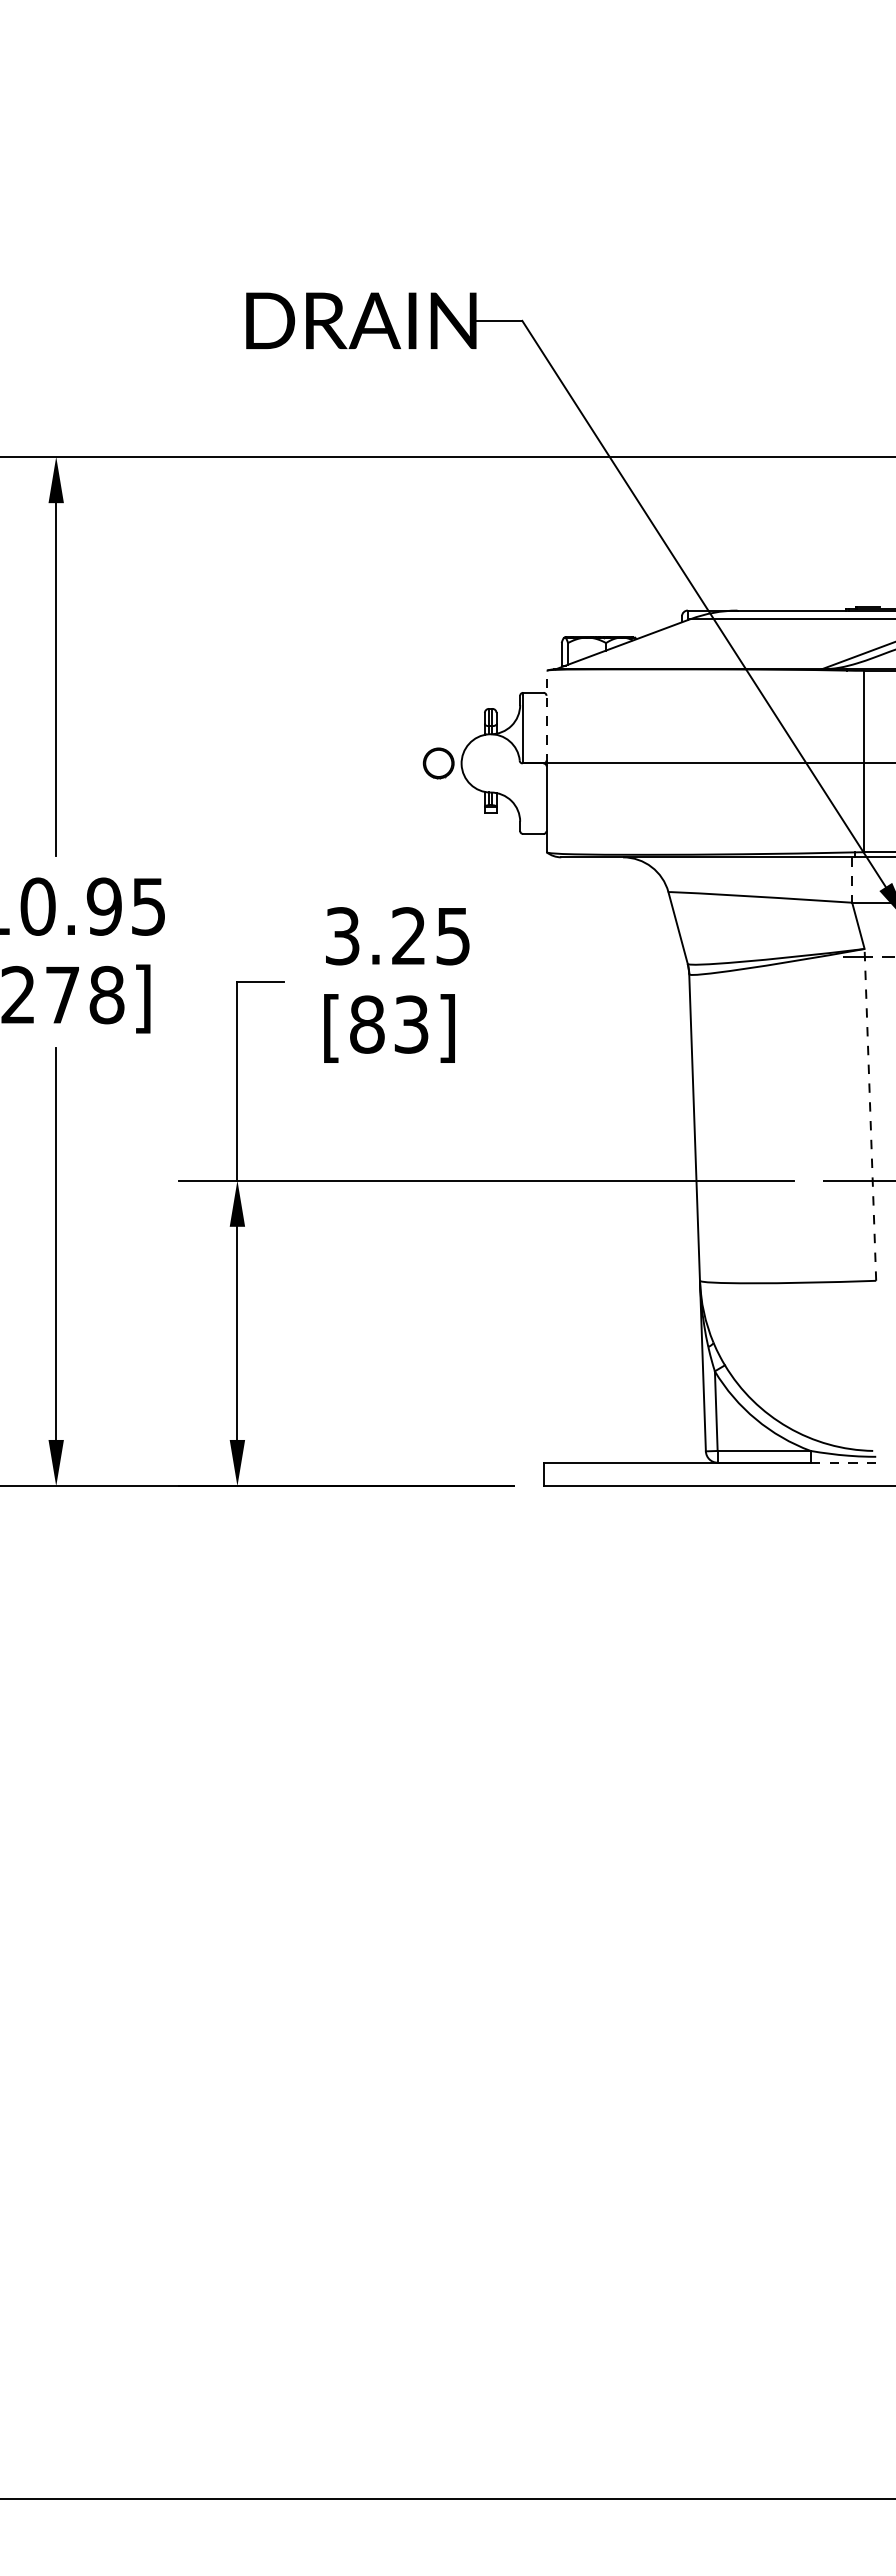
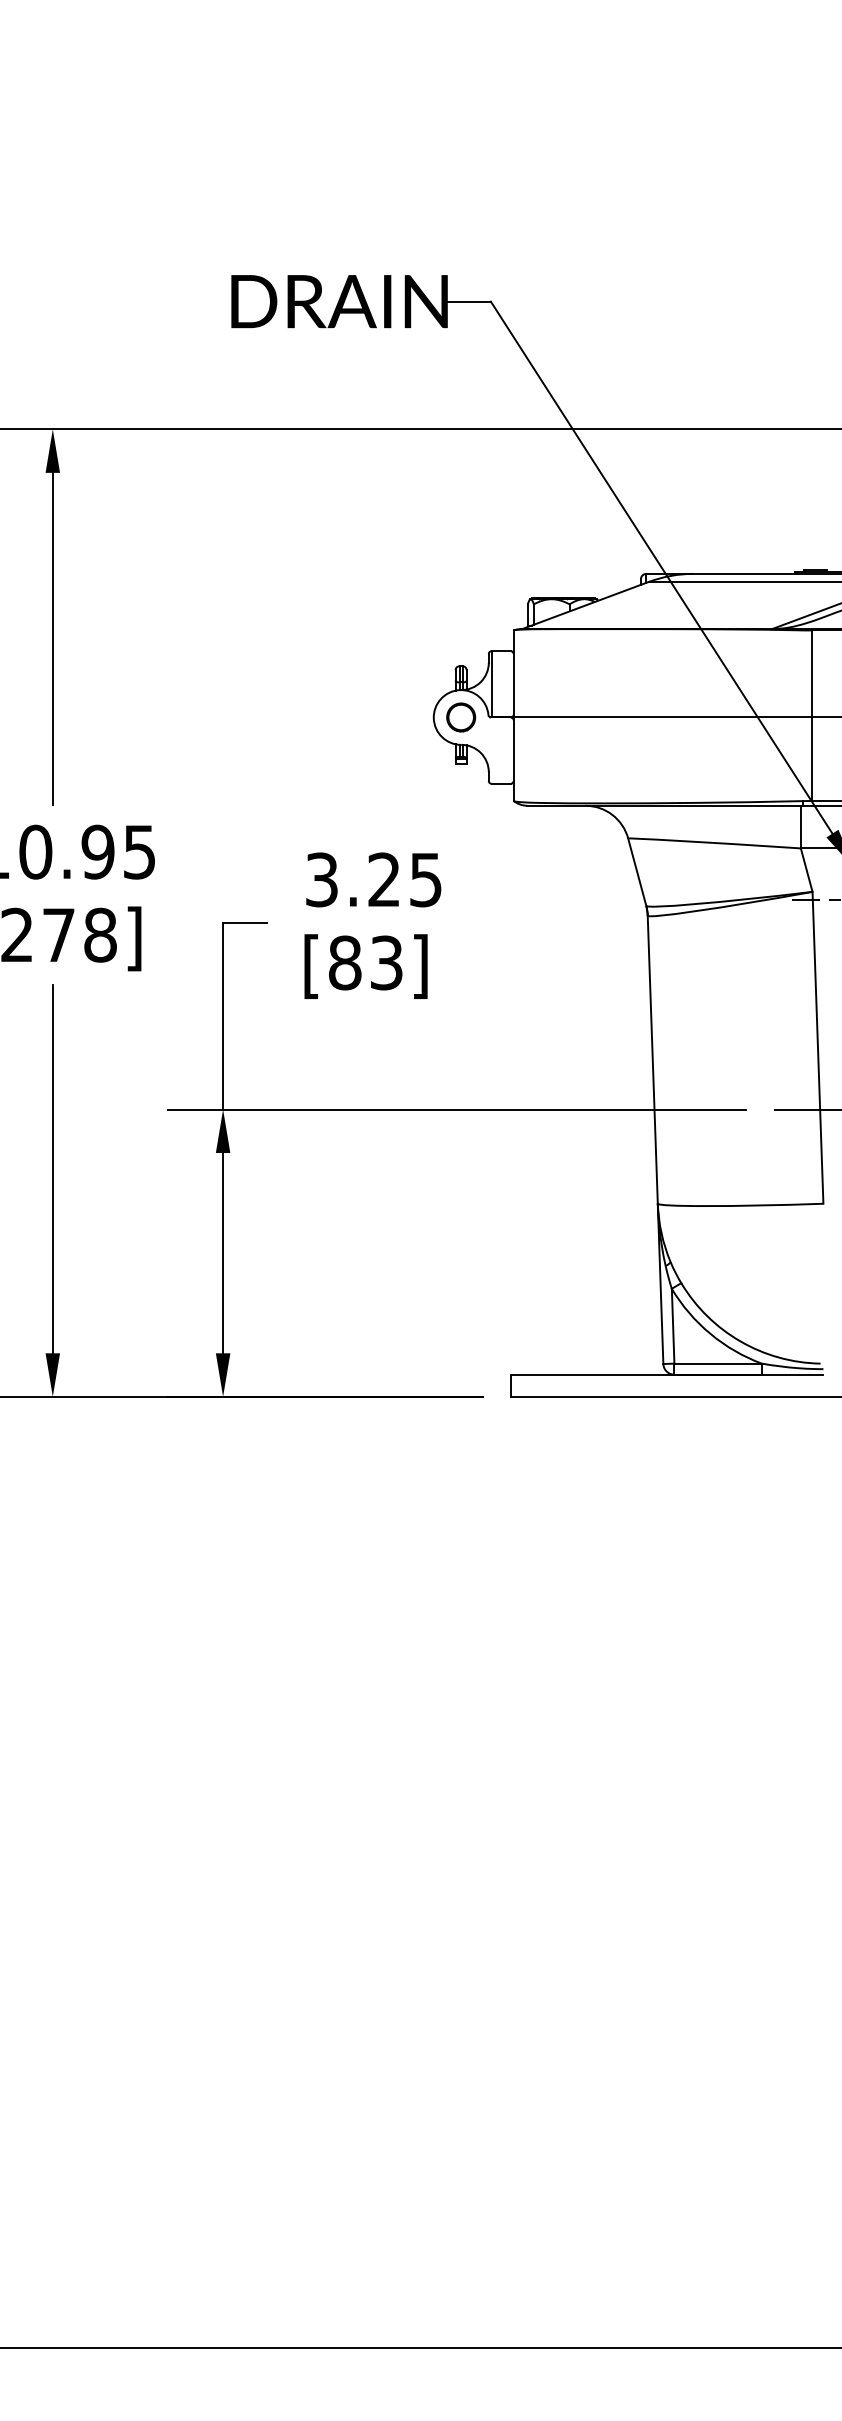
line: (546, 716) -> (513, 673), dashed -> solid
part: (438, 763) -> (460, 717), moved
line: (852, 880) -> (801, 827), dashed -> solid
line: (870, 1114) -> (818, 1047), dashed -> solid
line: (843, 1462) -> (792, 1374), dashed -> solid

